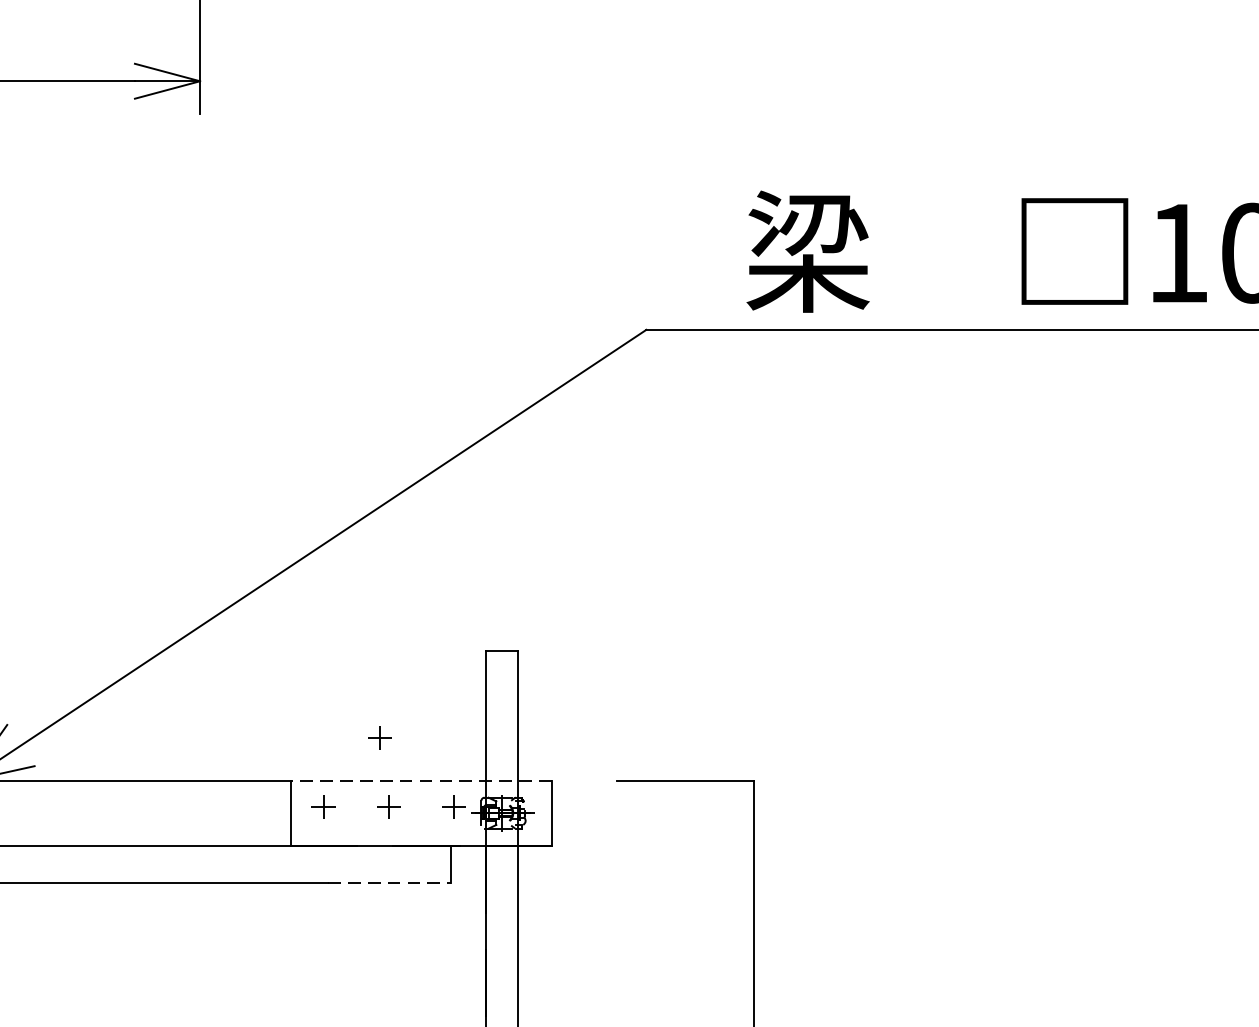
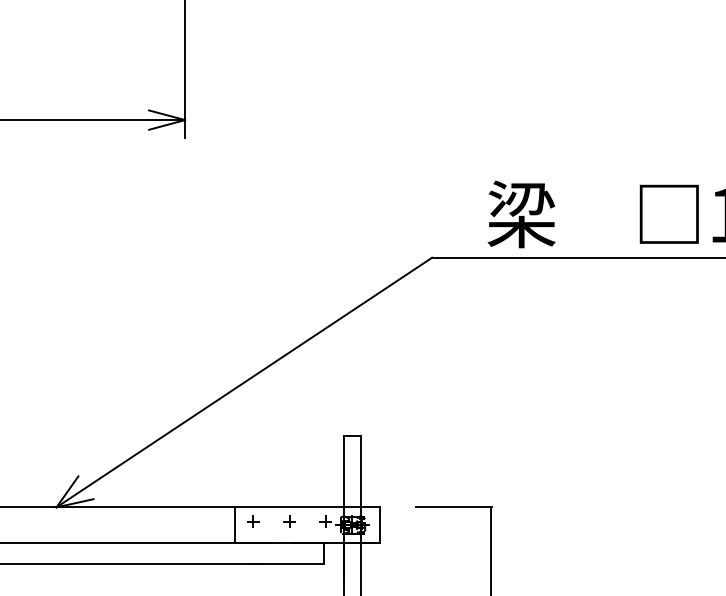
part: (379, 737) -> (284, 483), removed
line: (421, 781) -> (307, 507), dashed -> solid
line: (390, 882) -> (290, 563), dashed -> solid

